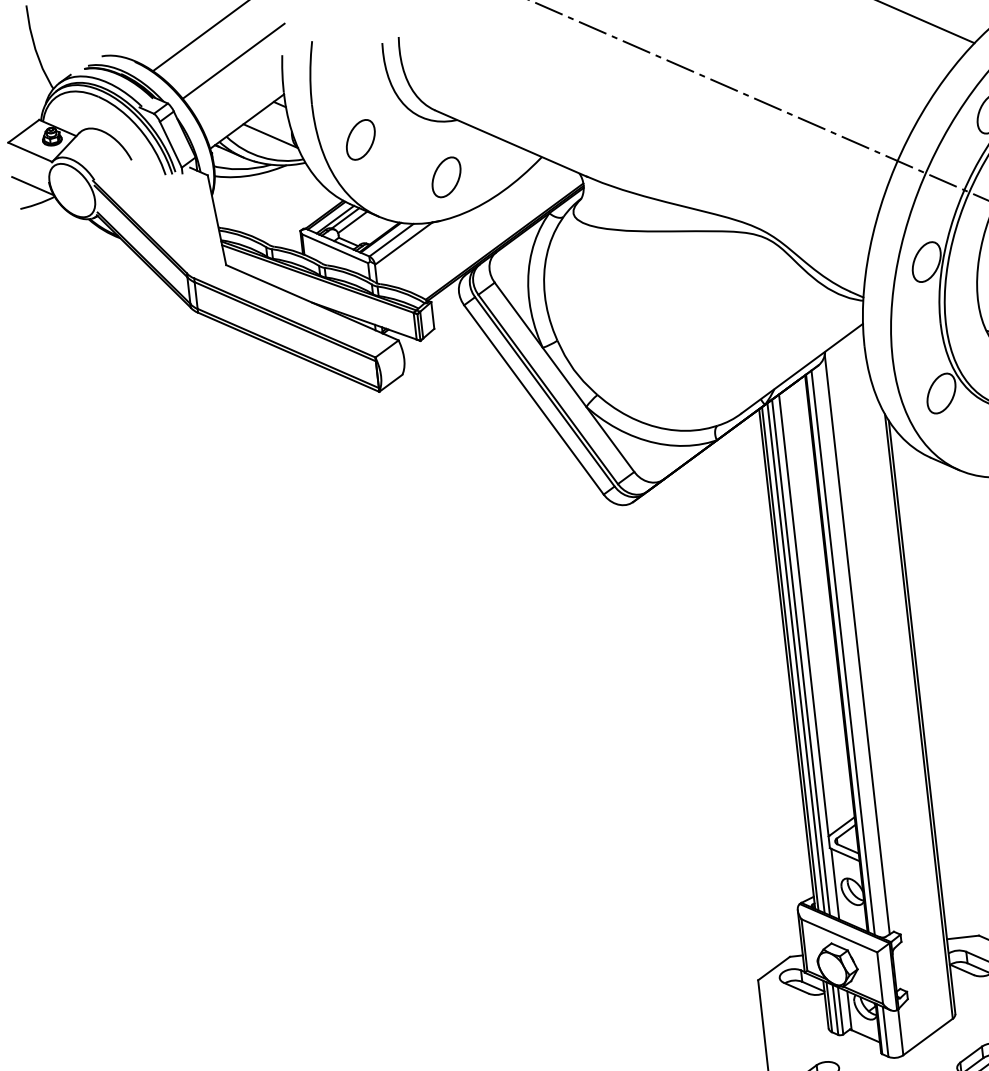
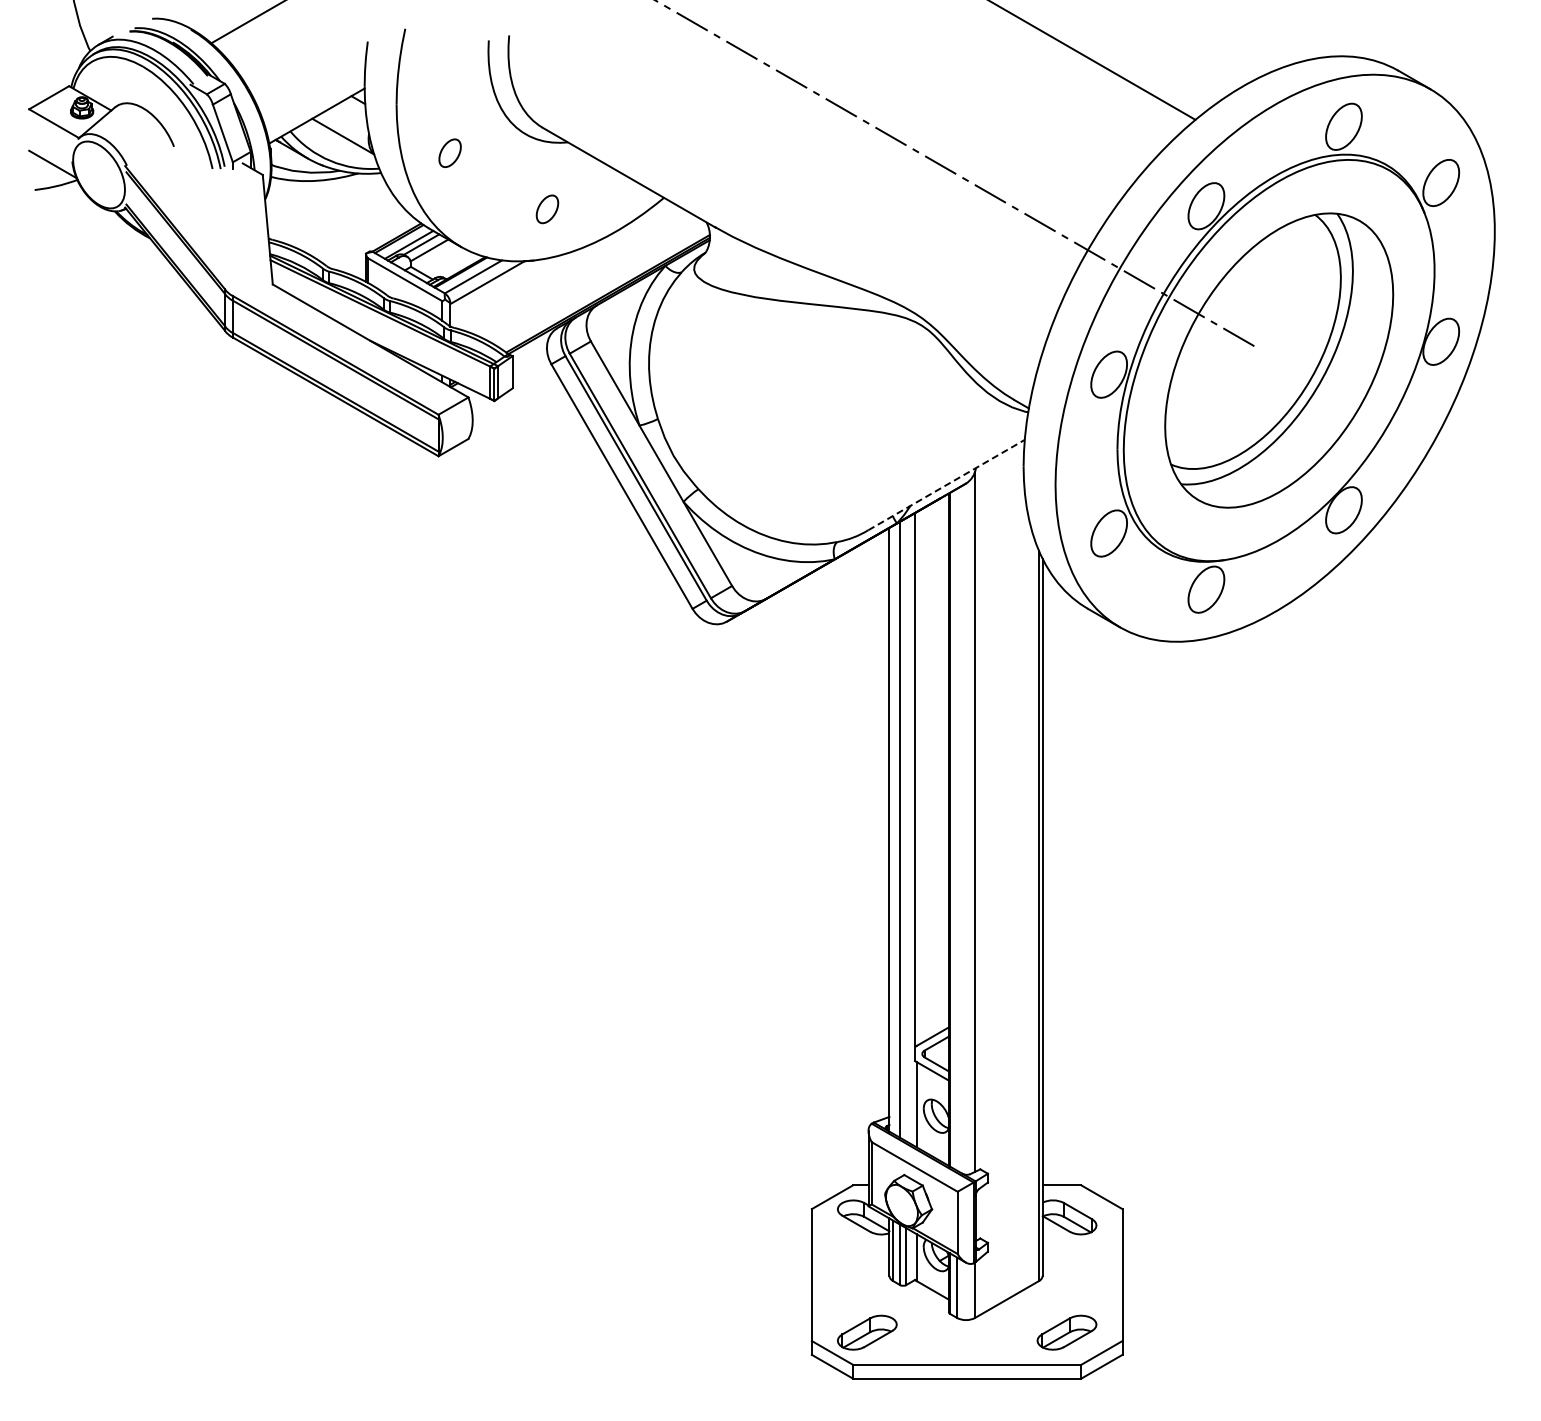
line: (233, 61) -> (308, 42), removed
part: (360, 140) -> (449, 153), size x0.6
part: (446, 177) -> (547, 209), size x0.6
line: (802, 368) -> (946, 484), solid -> dashed
line: (843, 652) -> (957, 829), removed
line: (801, 657) -> (906, 829), removed
line: (790, 658) -> (893, 829), removed

